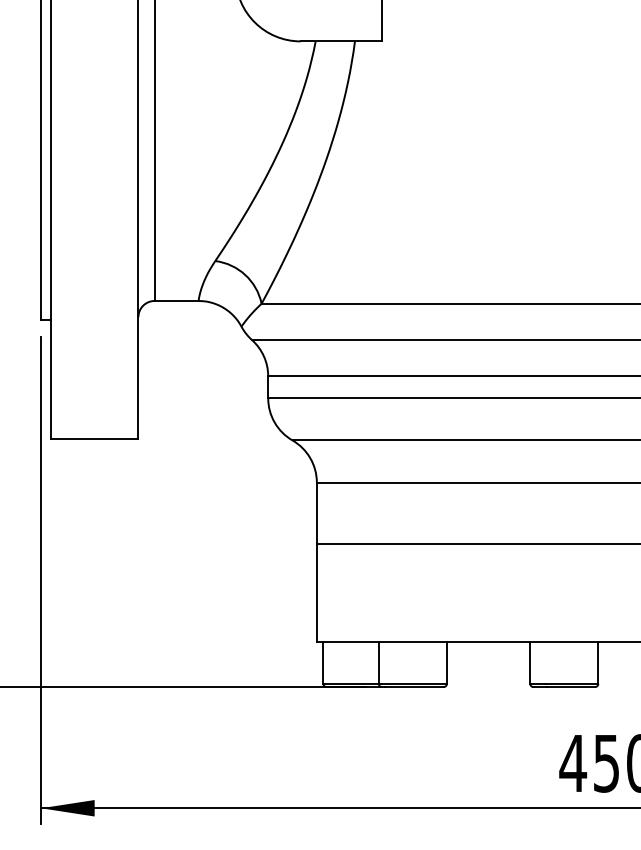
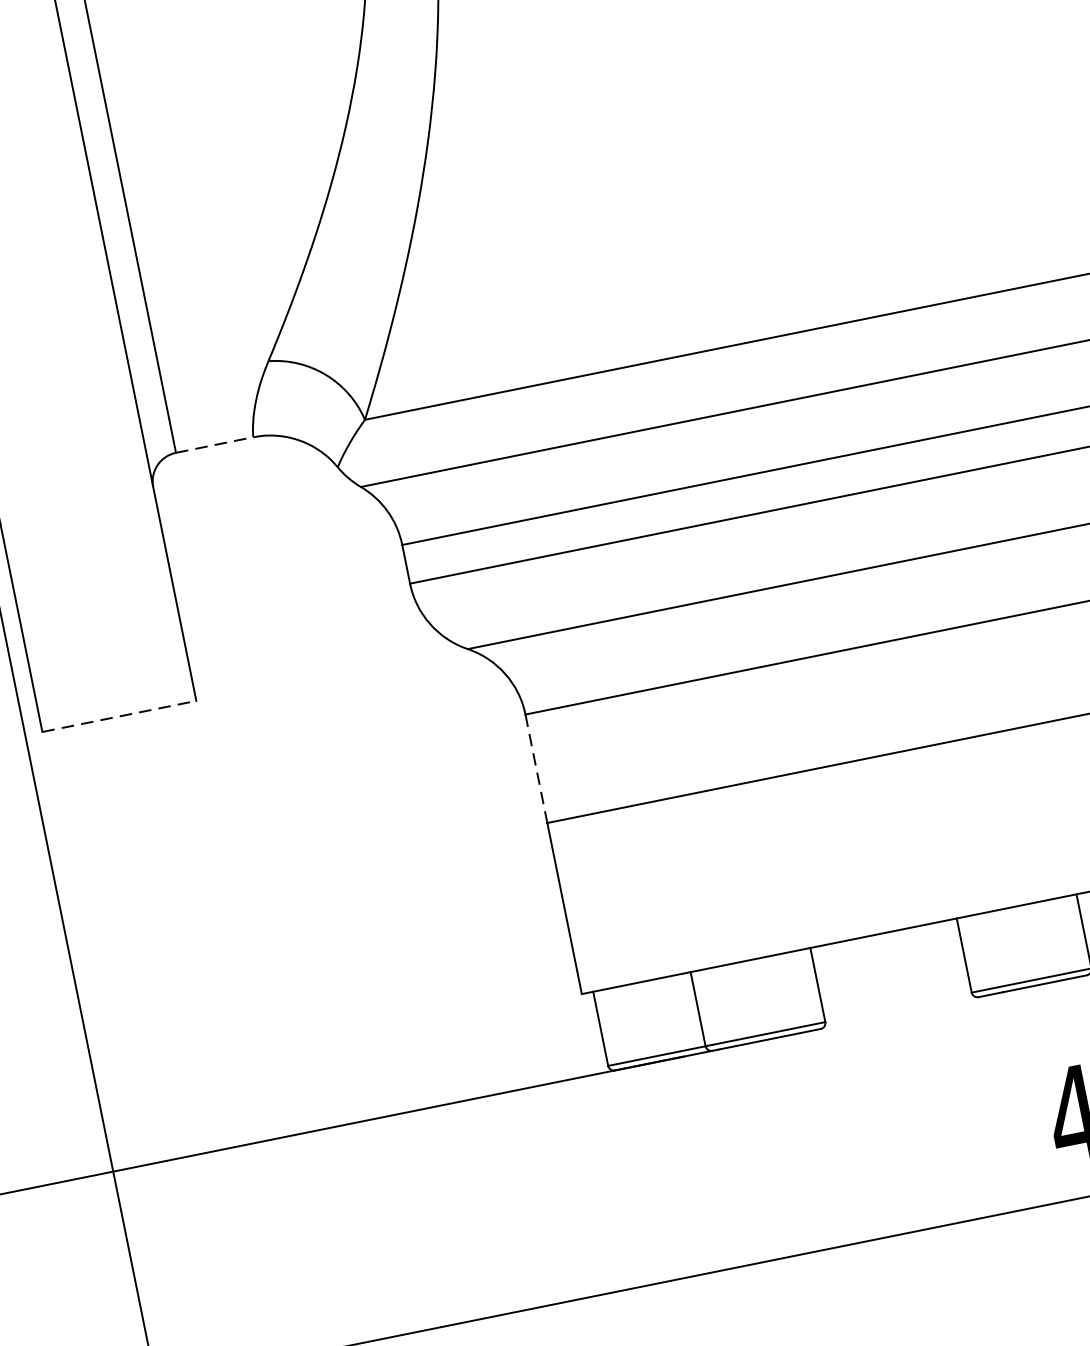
line: (176, 300) -> (214, 444), solid -> dashed
line: (94, 438) -> (119, 715), solid -> dashed
line: (316, 513) -> (535, 768), solid -> dashed

